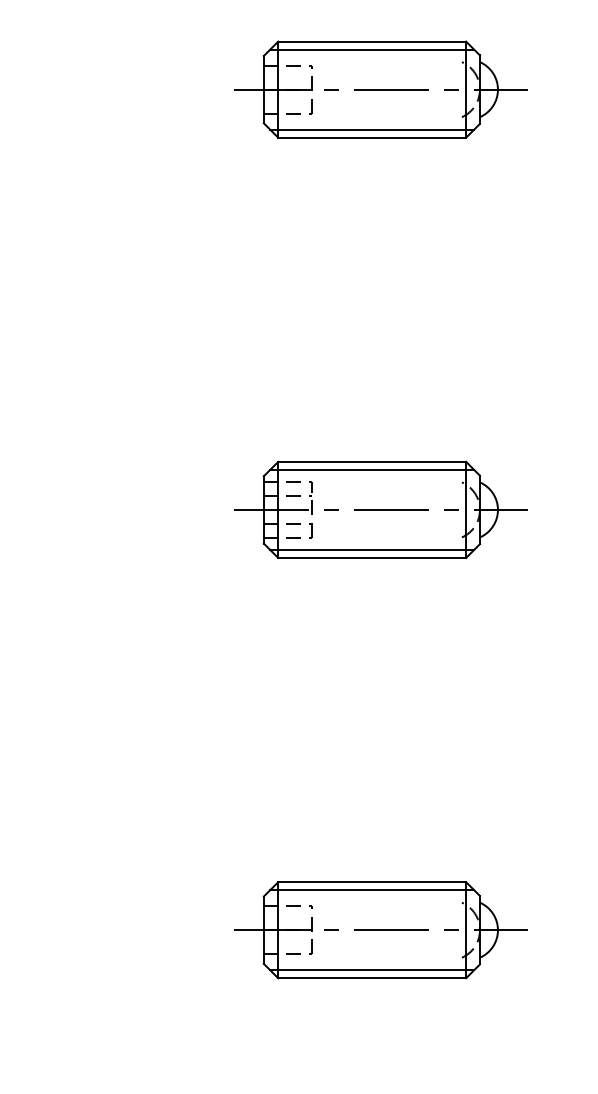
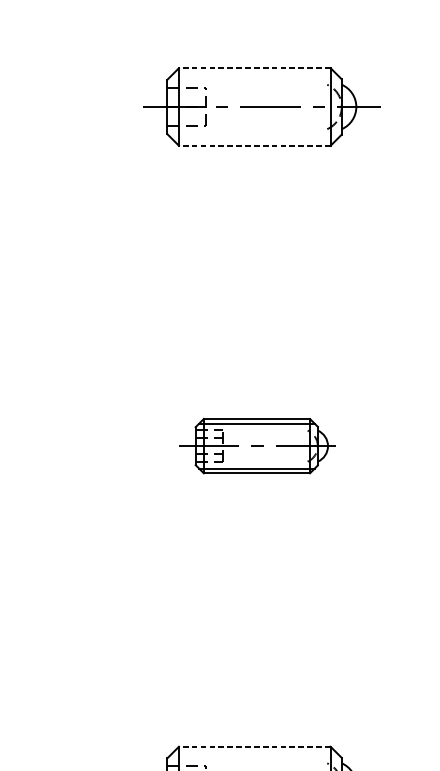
line: (372, 41) -> (255, 68), solid -> dashed
line: (372, 49) -> (255, 74), removed
line: (372, 129) -> (255, 139), removed
line: (372, 137) -> (255, 145), solid -> dashed
part: (380, 509) -> (261, 445), size x0.7
line: (372, 882) -> (255, 747), solid -> dashed
line: (372, 890) -> (255, 753), removed

